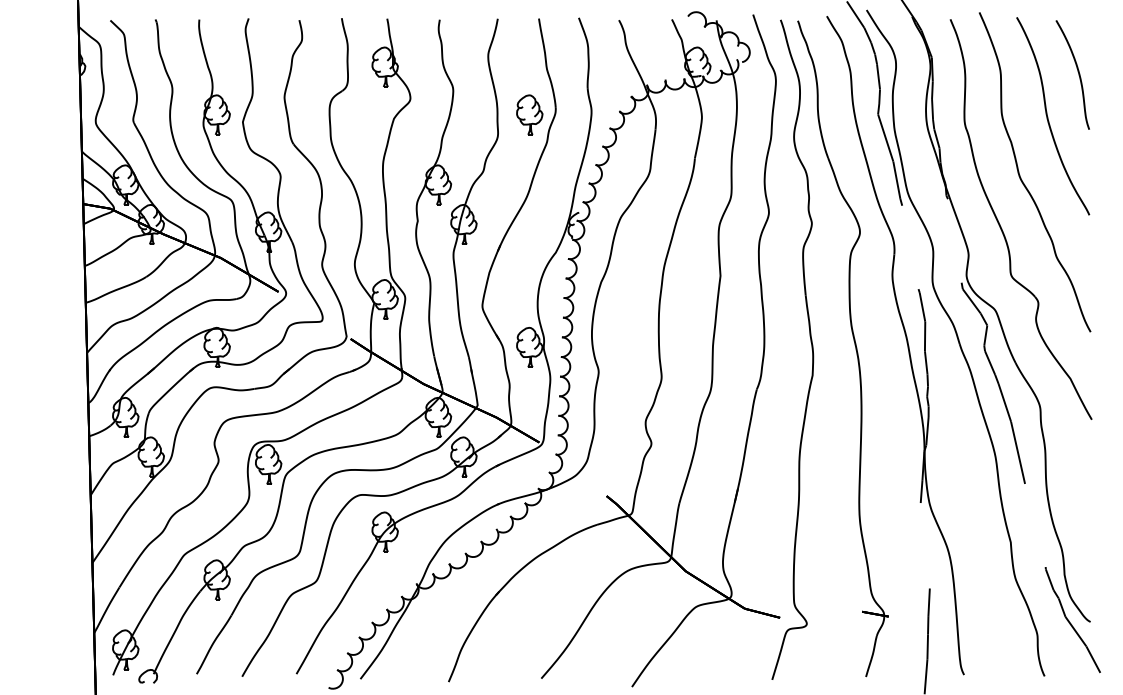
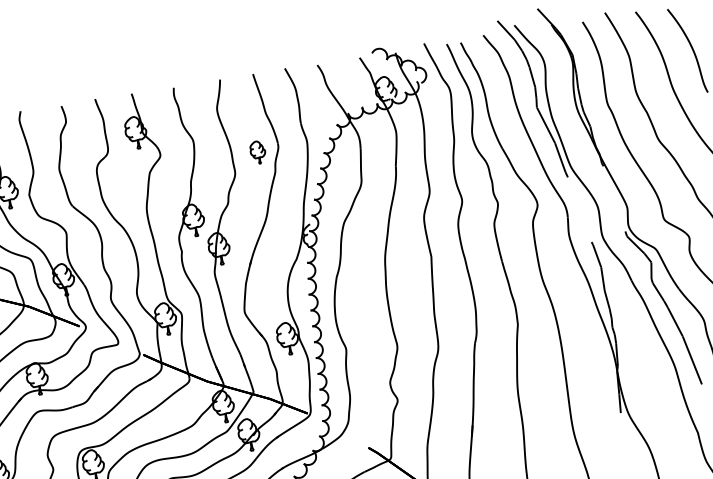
part: (529, 114) -> (257, 152), size x0.7

